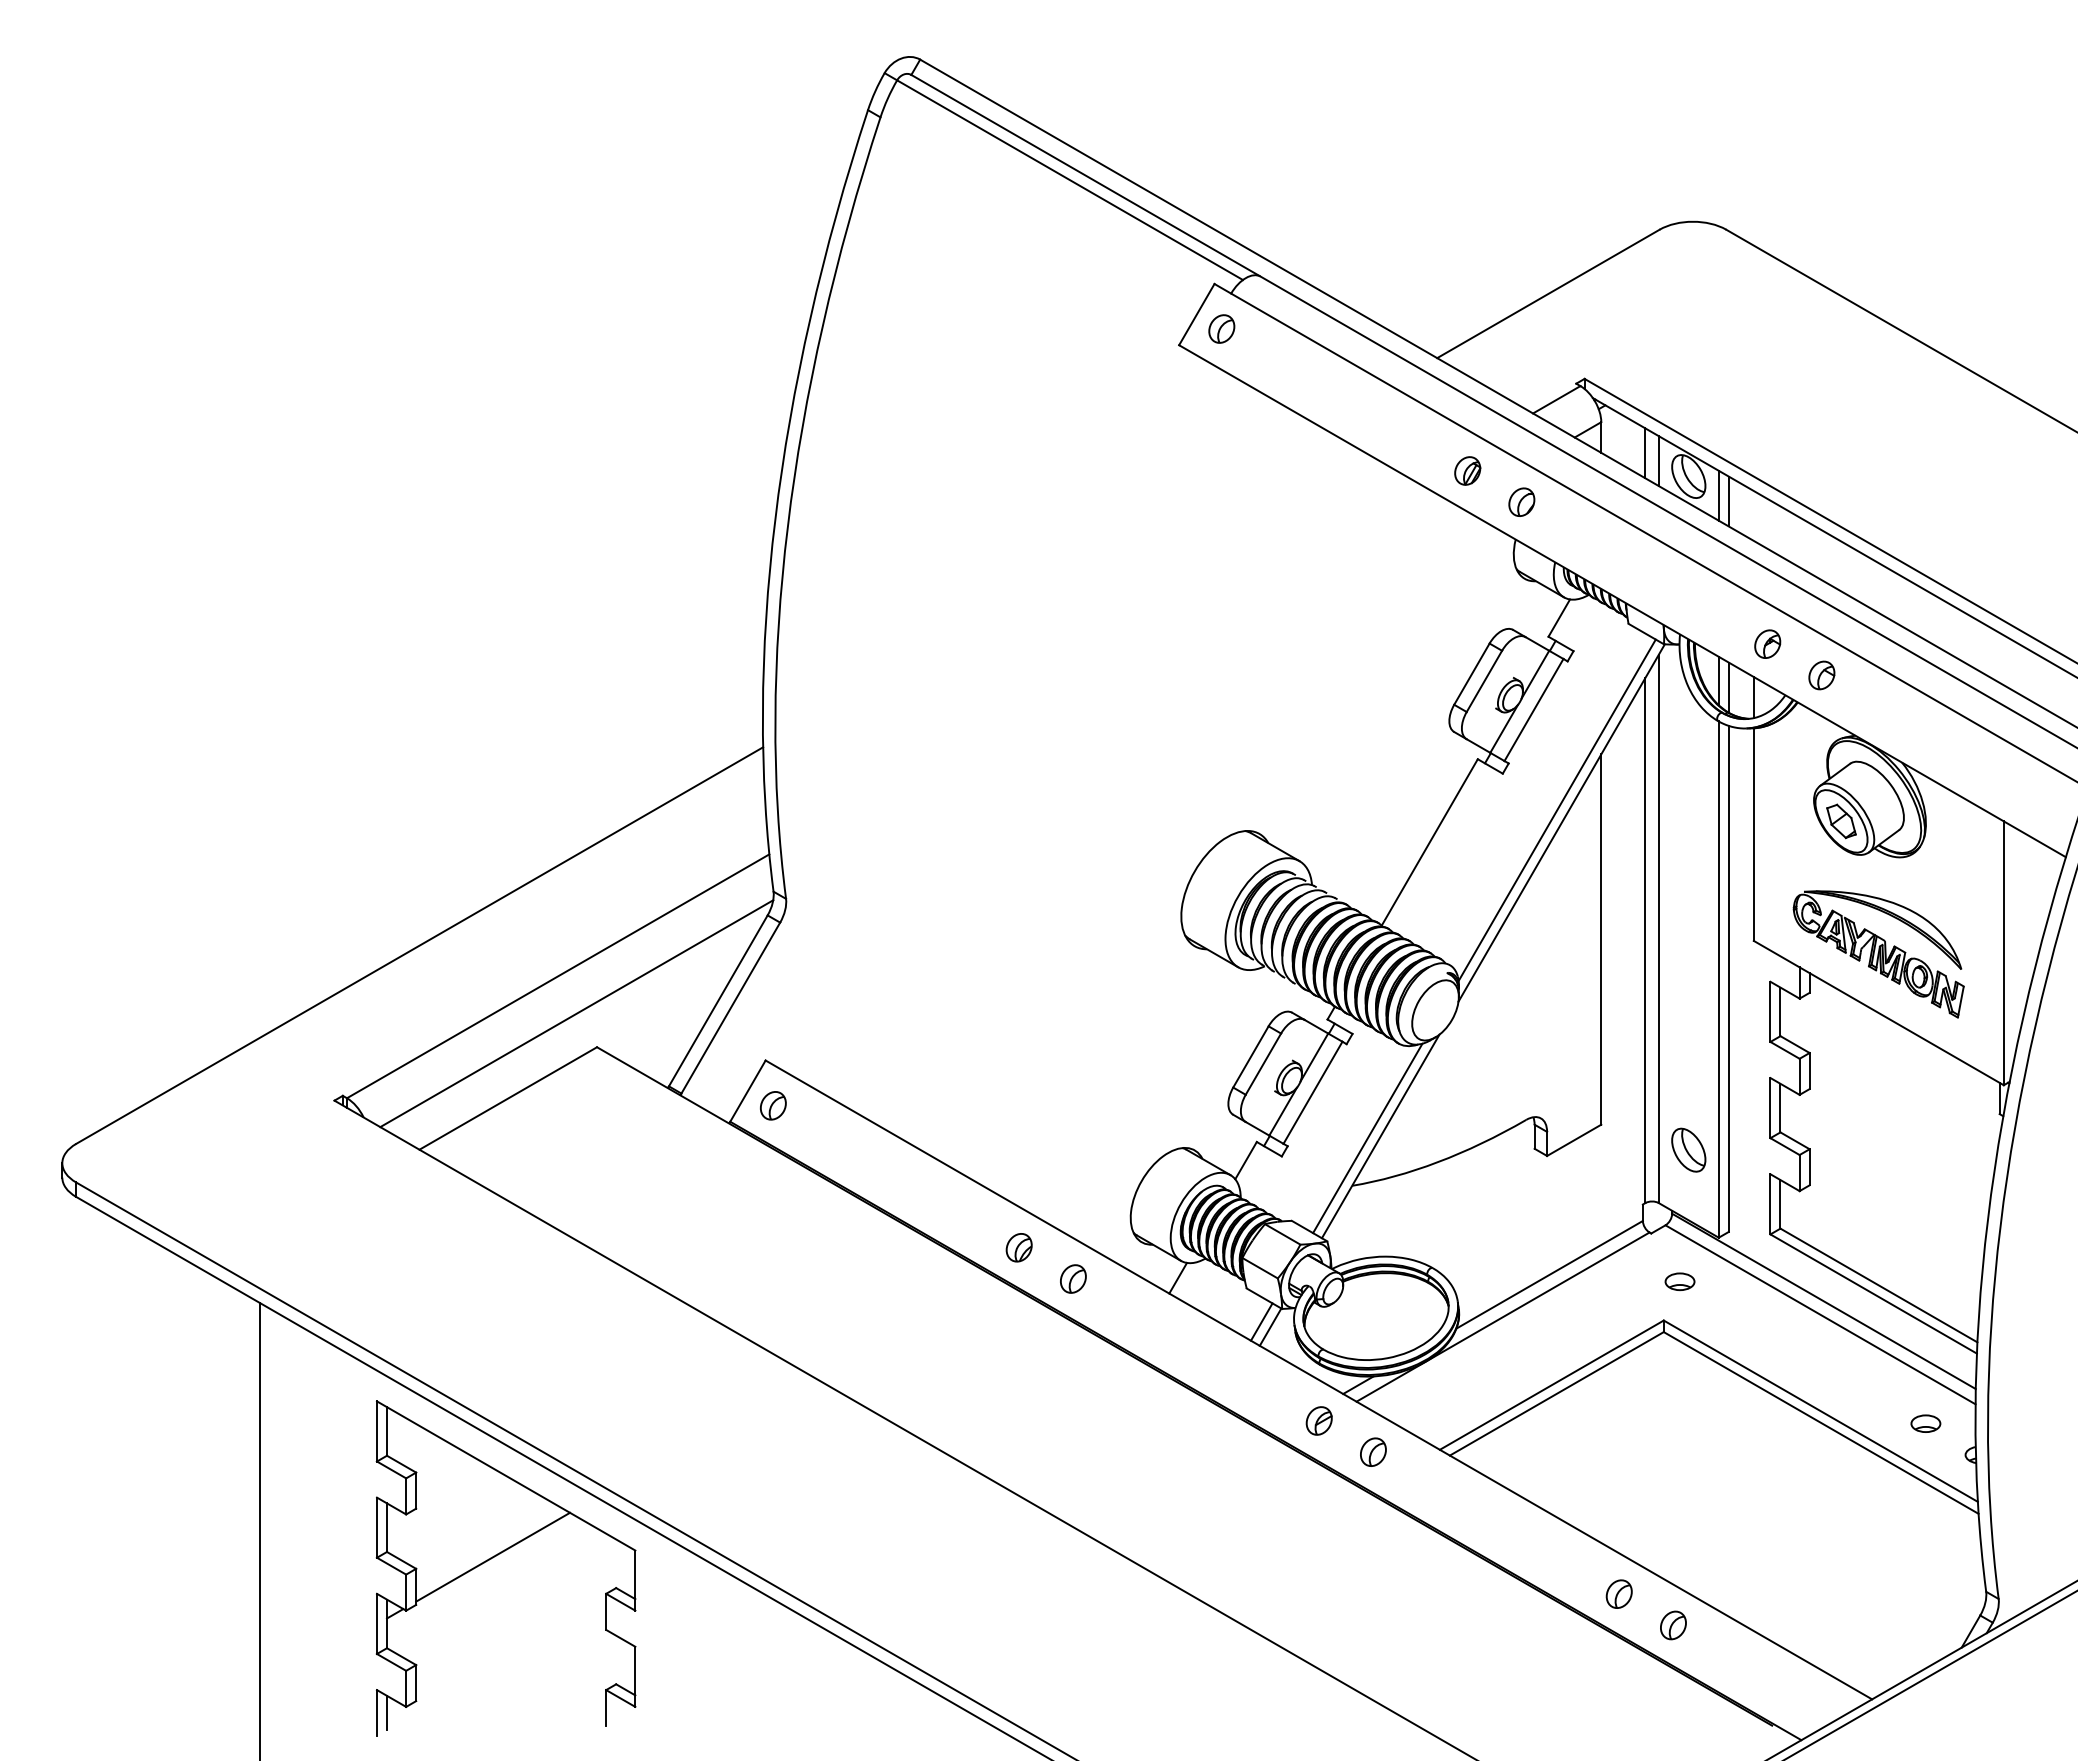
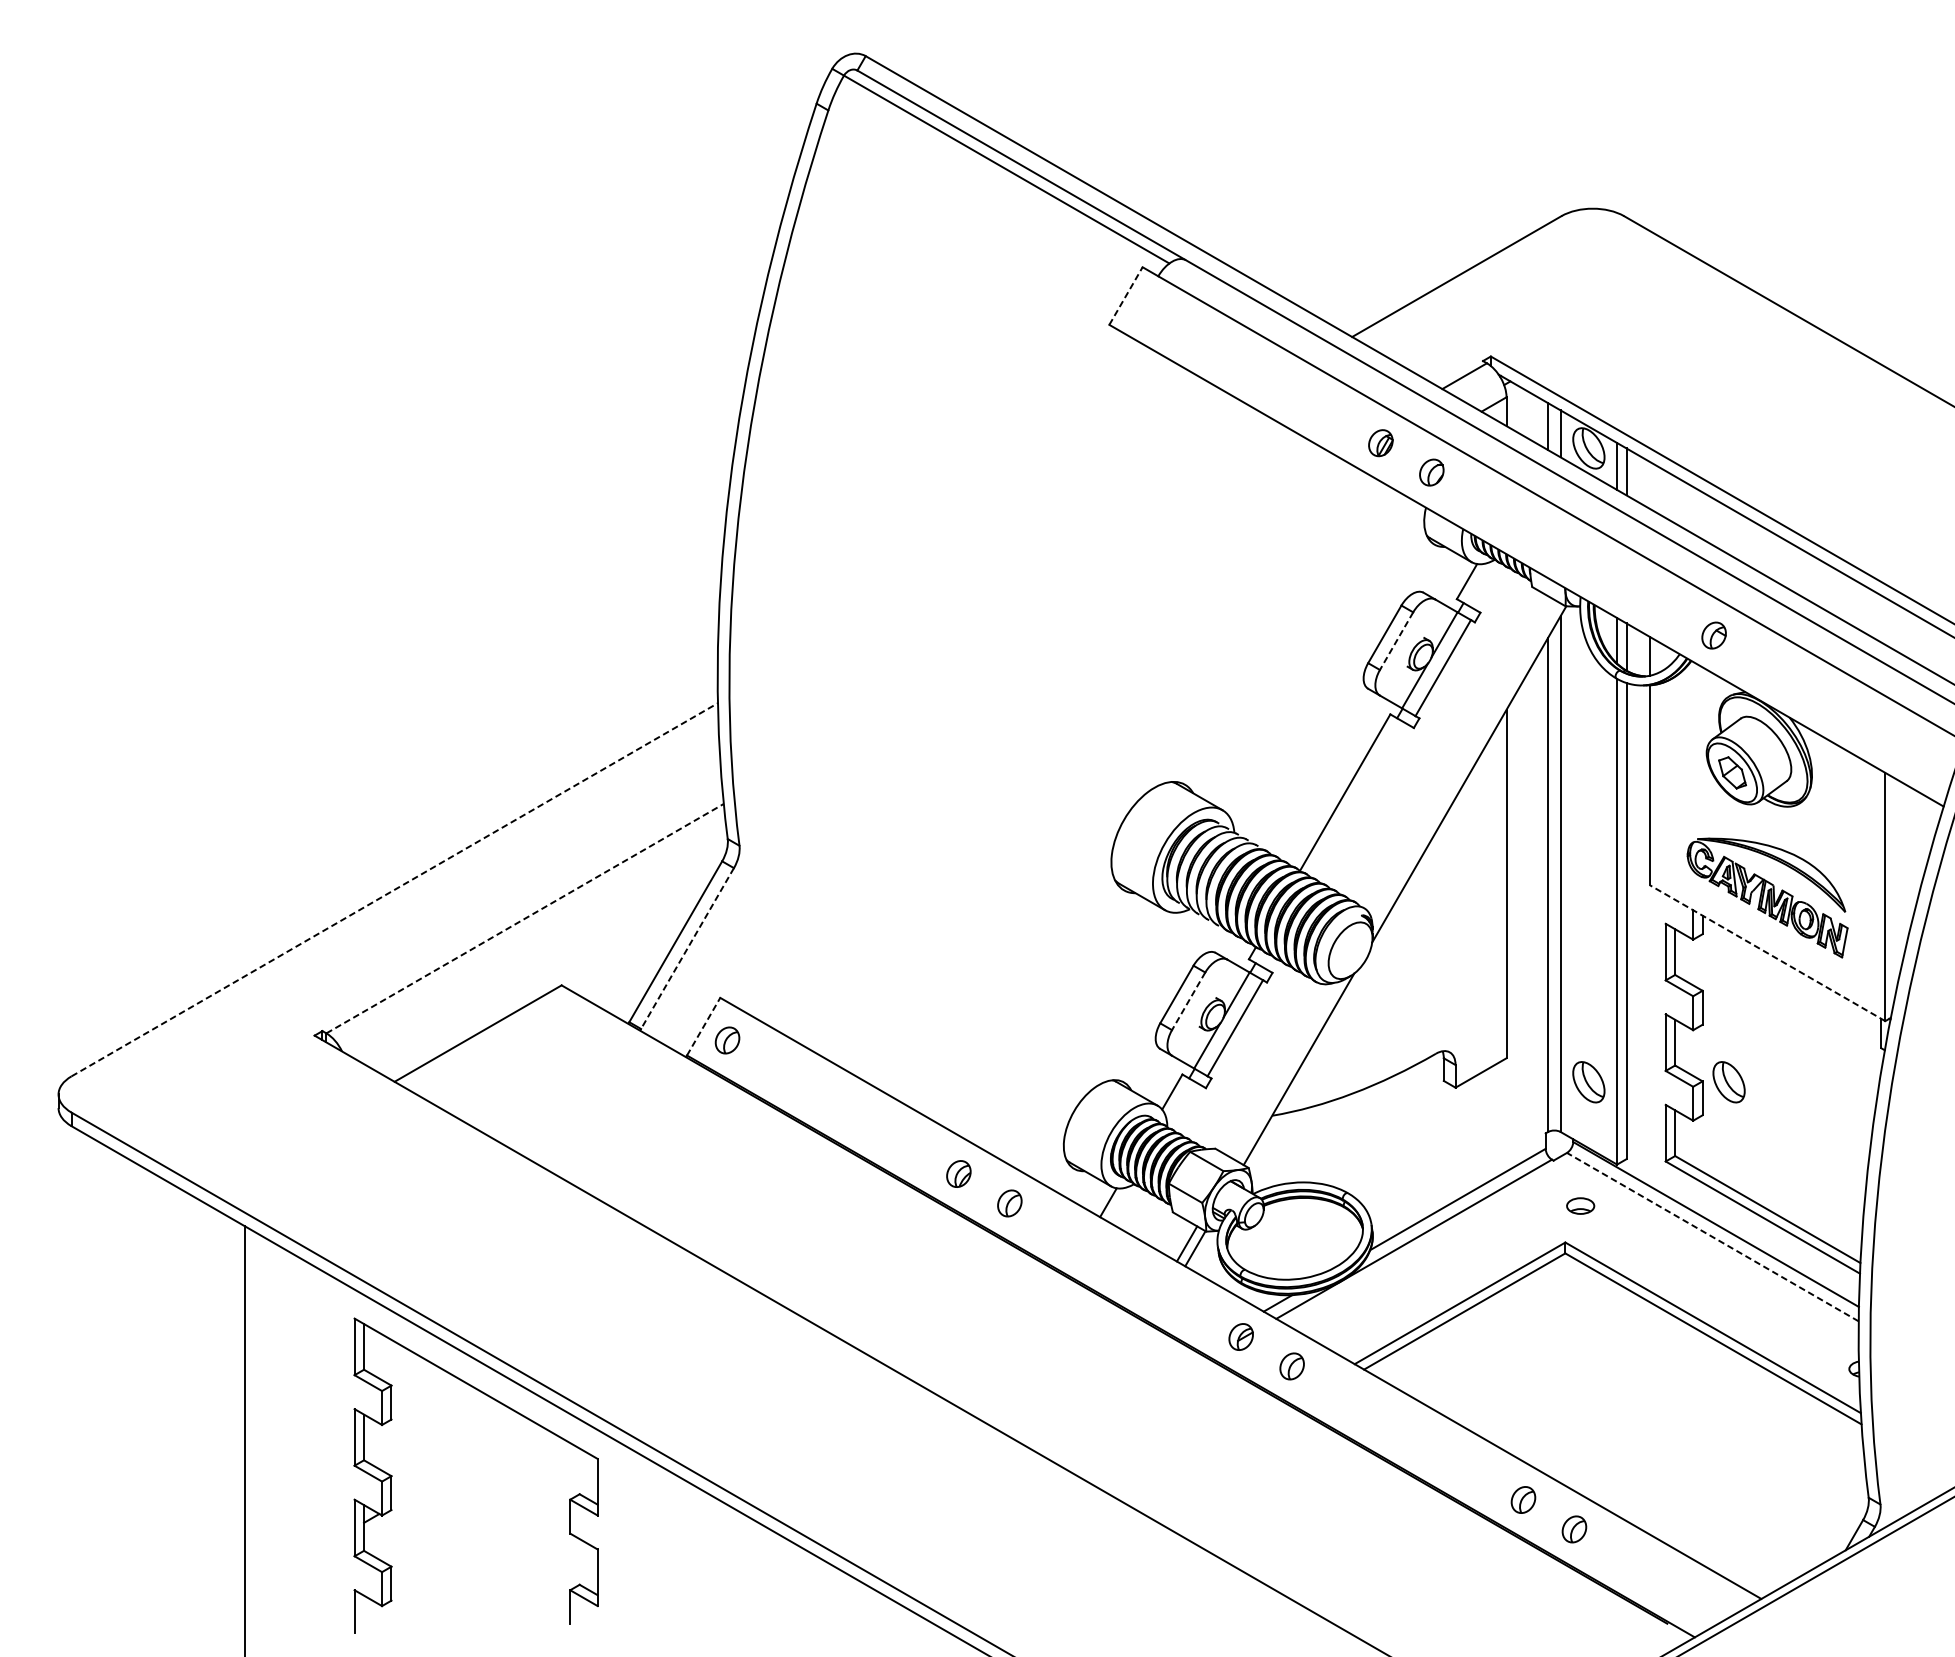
line: (1197, 314) -> (1126, 295), solid -> dashed
part: (1221, 328) -> (1149, 309), removed
part: (1767, 643) -> (1662, 605), removed
line: (1484, 681) -> (1396, 641), solid -> dashed
line: (1556, 810) -> (1464, 762), removed
line: (419, 945) -> (394, 889), solid -> dashed
line: (558, 976) -> (525, 918), solid -> dashed
line: (730, 1008) -> (687, 948), solid -> dashed
line: (1878, 1012) -> (1767, 952), solid -> dashed
line: (576, 1013) -> (542, 953), removed
line: (1263, 1064) -> (1188, 1001), solid -> dashed
line: (748, 1090) -> (704, 1026), solid -> dashed
line: (1367, 1138) -> (1286, 1071), removed
part: (1837, 1149) -> (1728, 1081), added
line: (1820, 1314) -> (1712, 1236), solid -> dashed
part: (1925, 1423) -> (1811, 1339), removed
line: (493, 1556) -> (464, 1464), removed
line: (387, 1712) -> (364, 1611), removed

